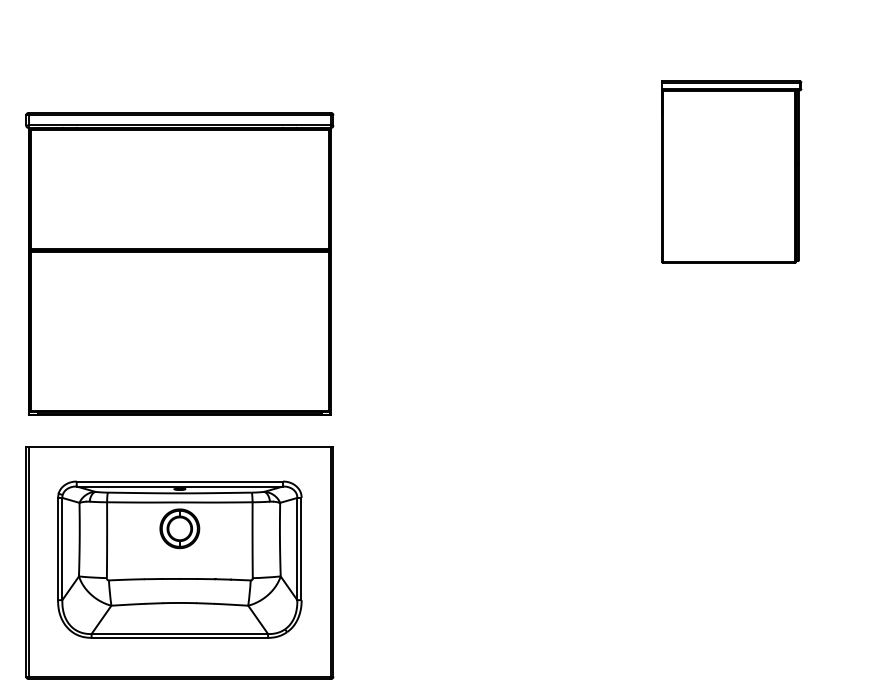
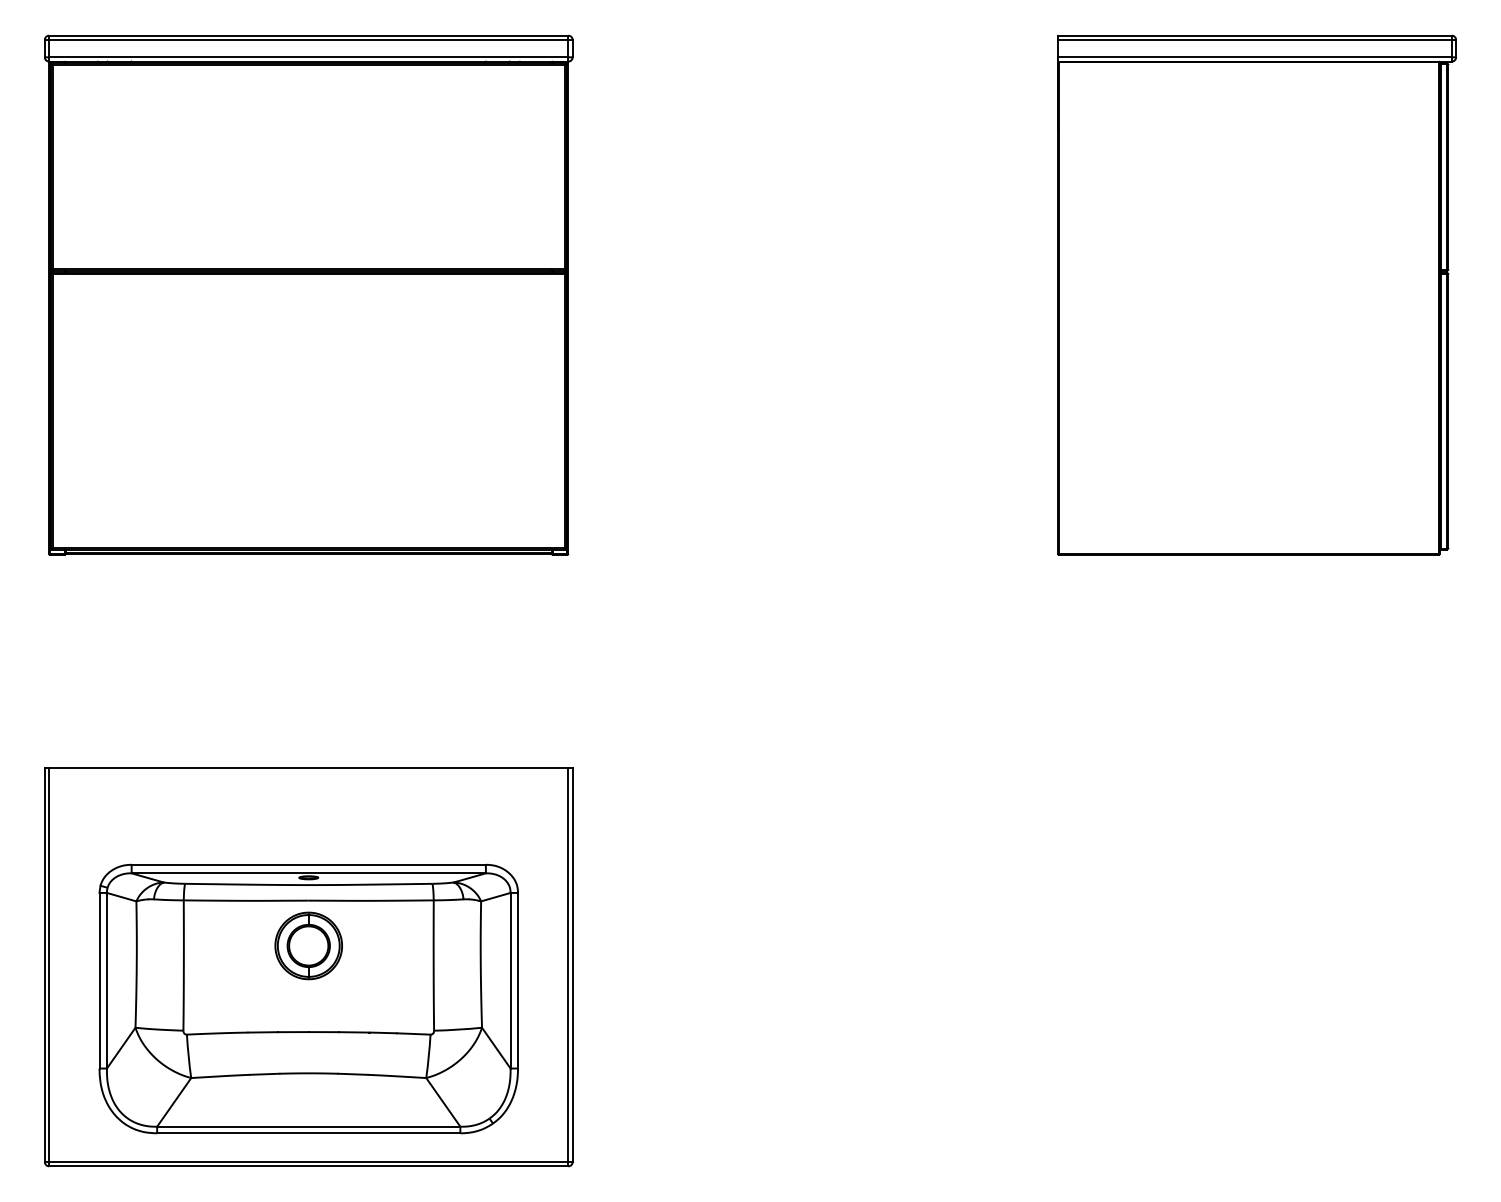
part: (731, 171) -> (1256, 294), size x1.67
part: (179, 263) -> (308, 294), moved
part: (179, 559) -> (308, 998), moved

